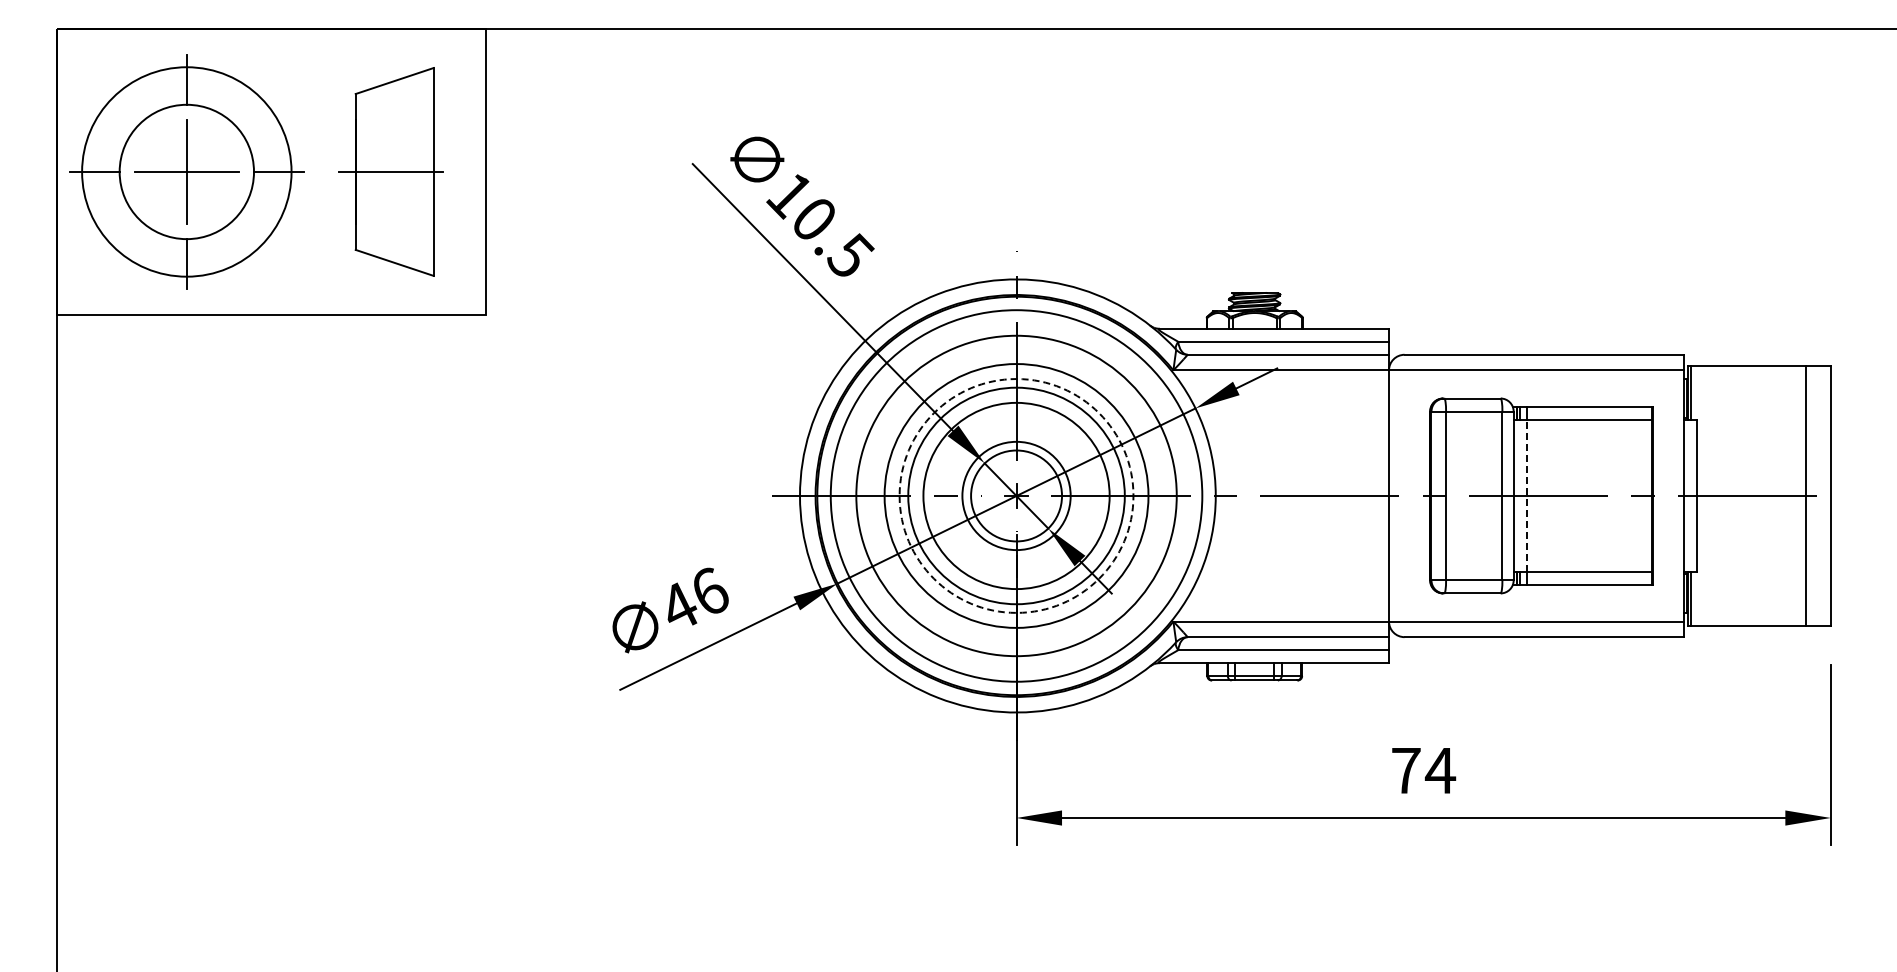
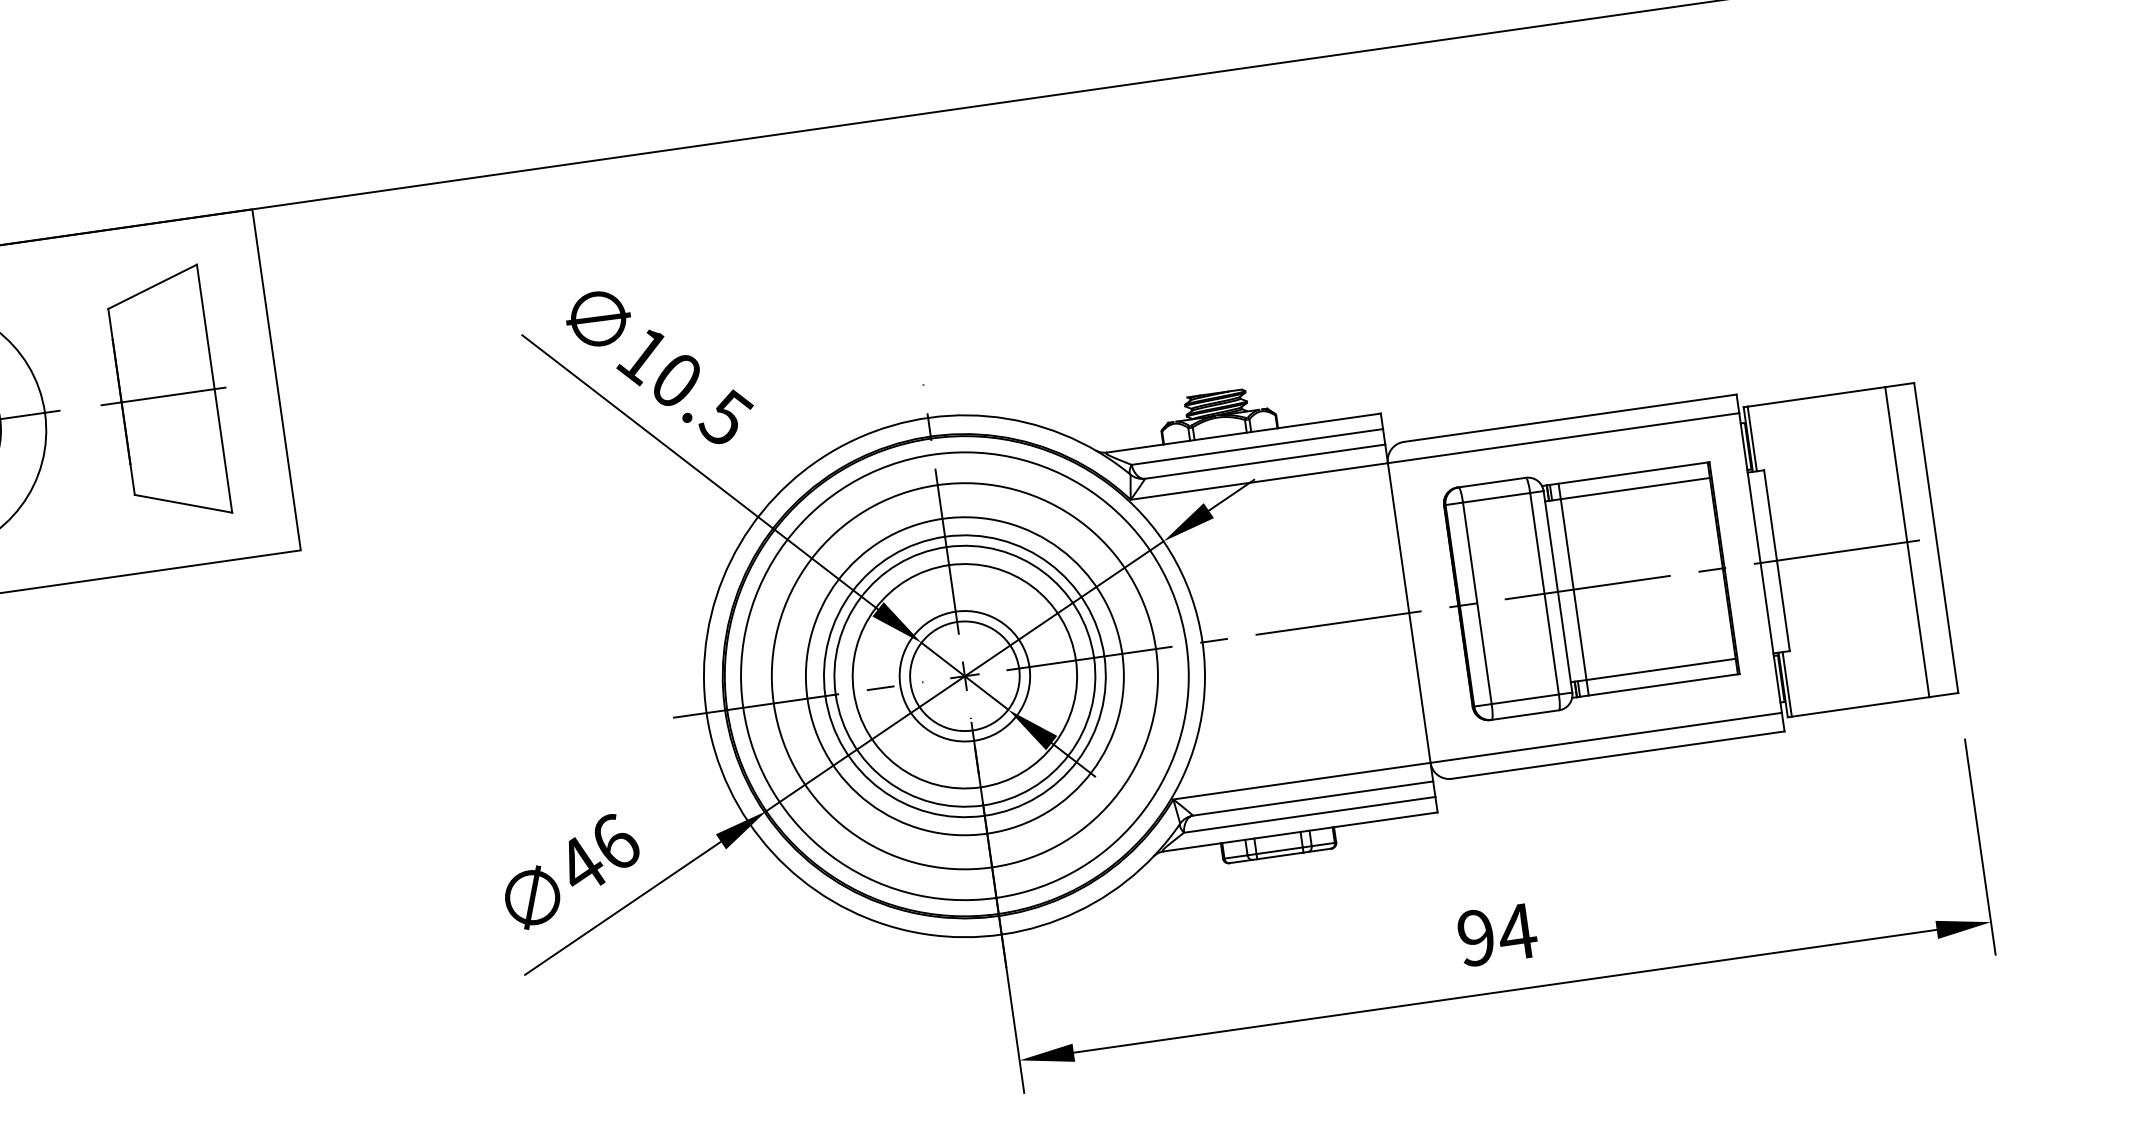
circle: (1016, 495) -> (964, 675), dashed -> solid
line: (1526, 495) -> (1573, 589), dashed -> solid
text: (1406, 770) -> (1476, 937), 74 -> 94

